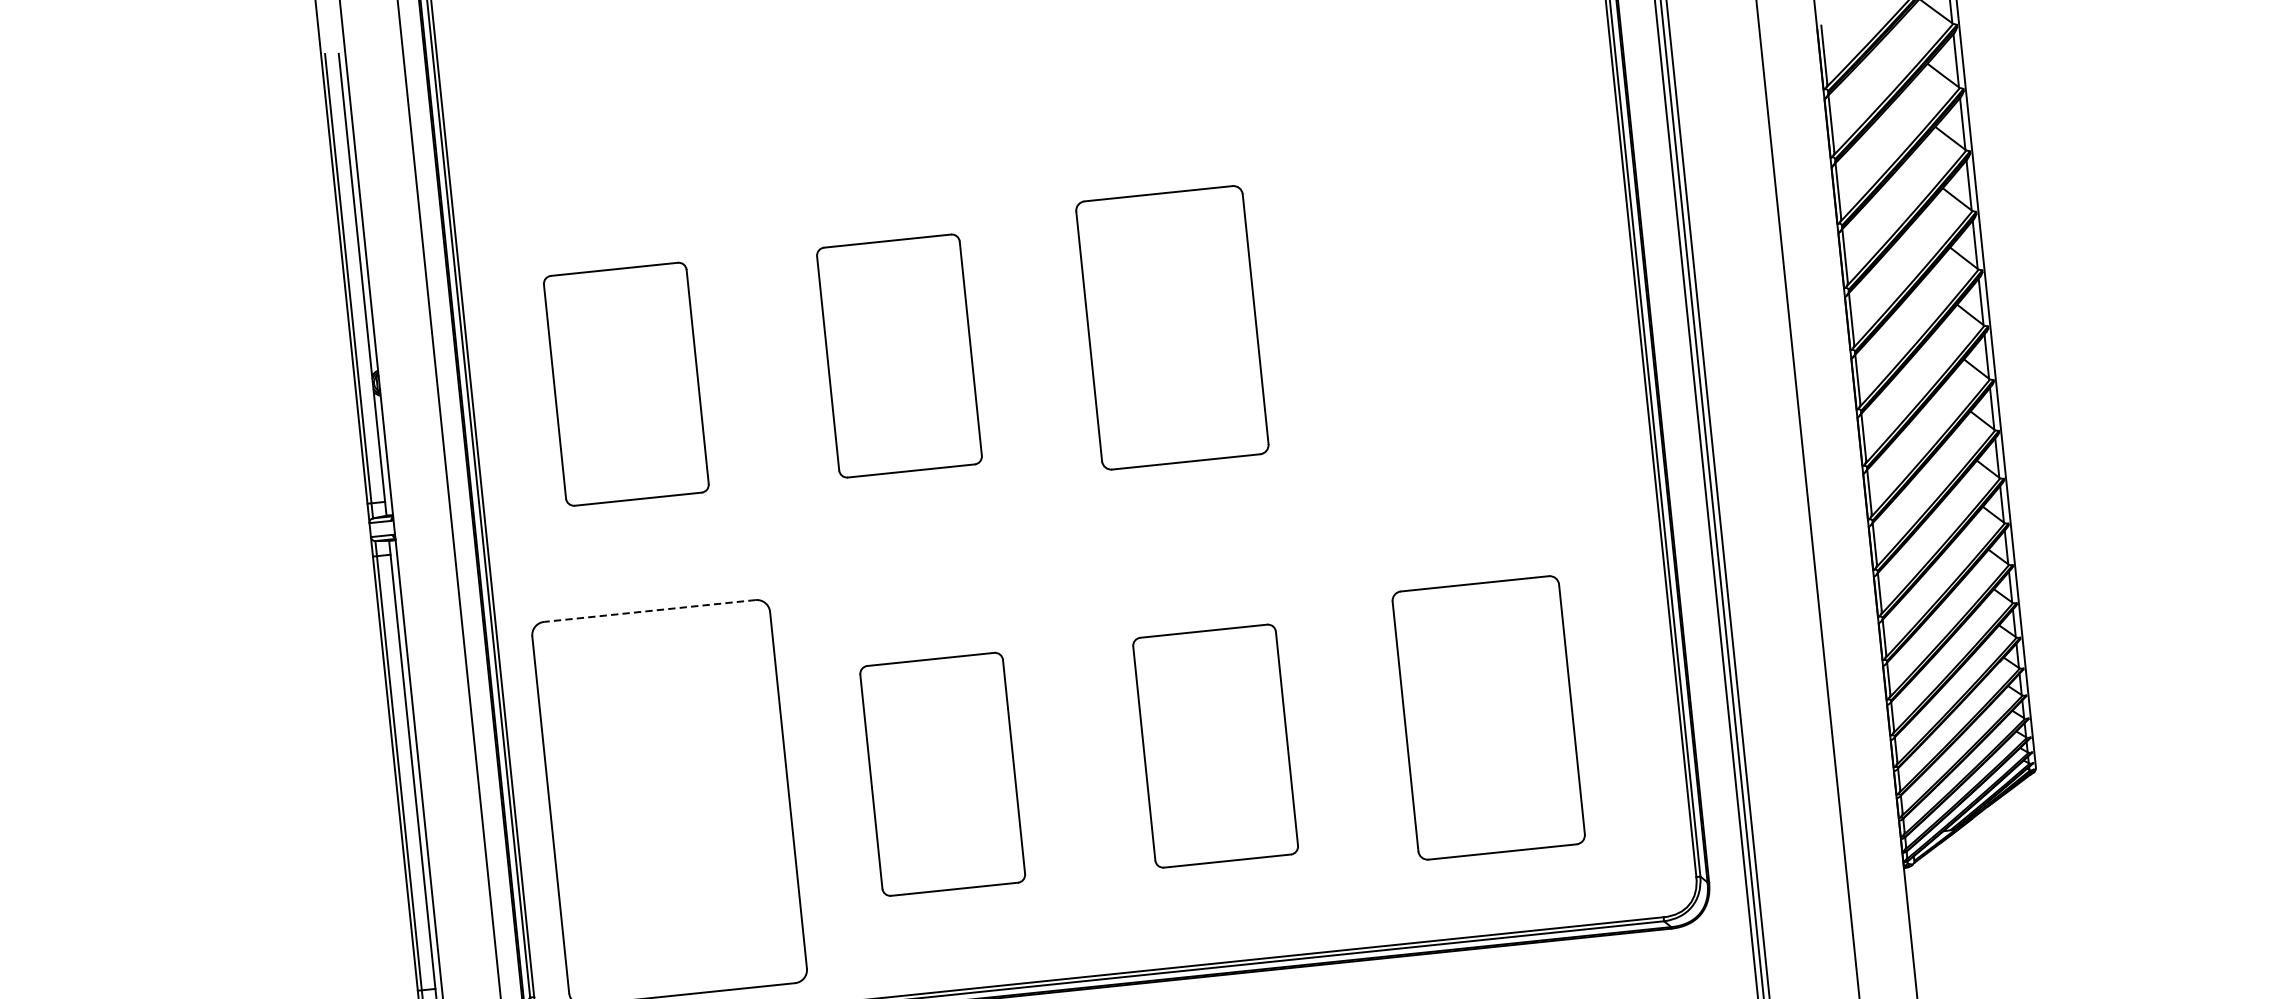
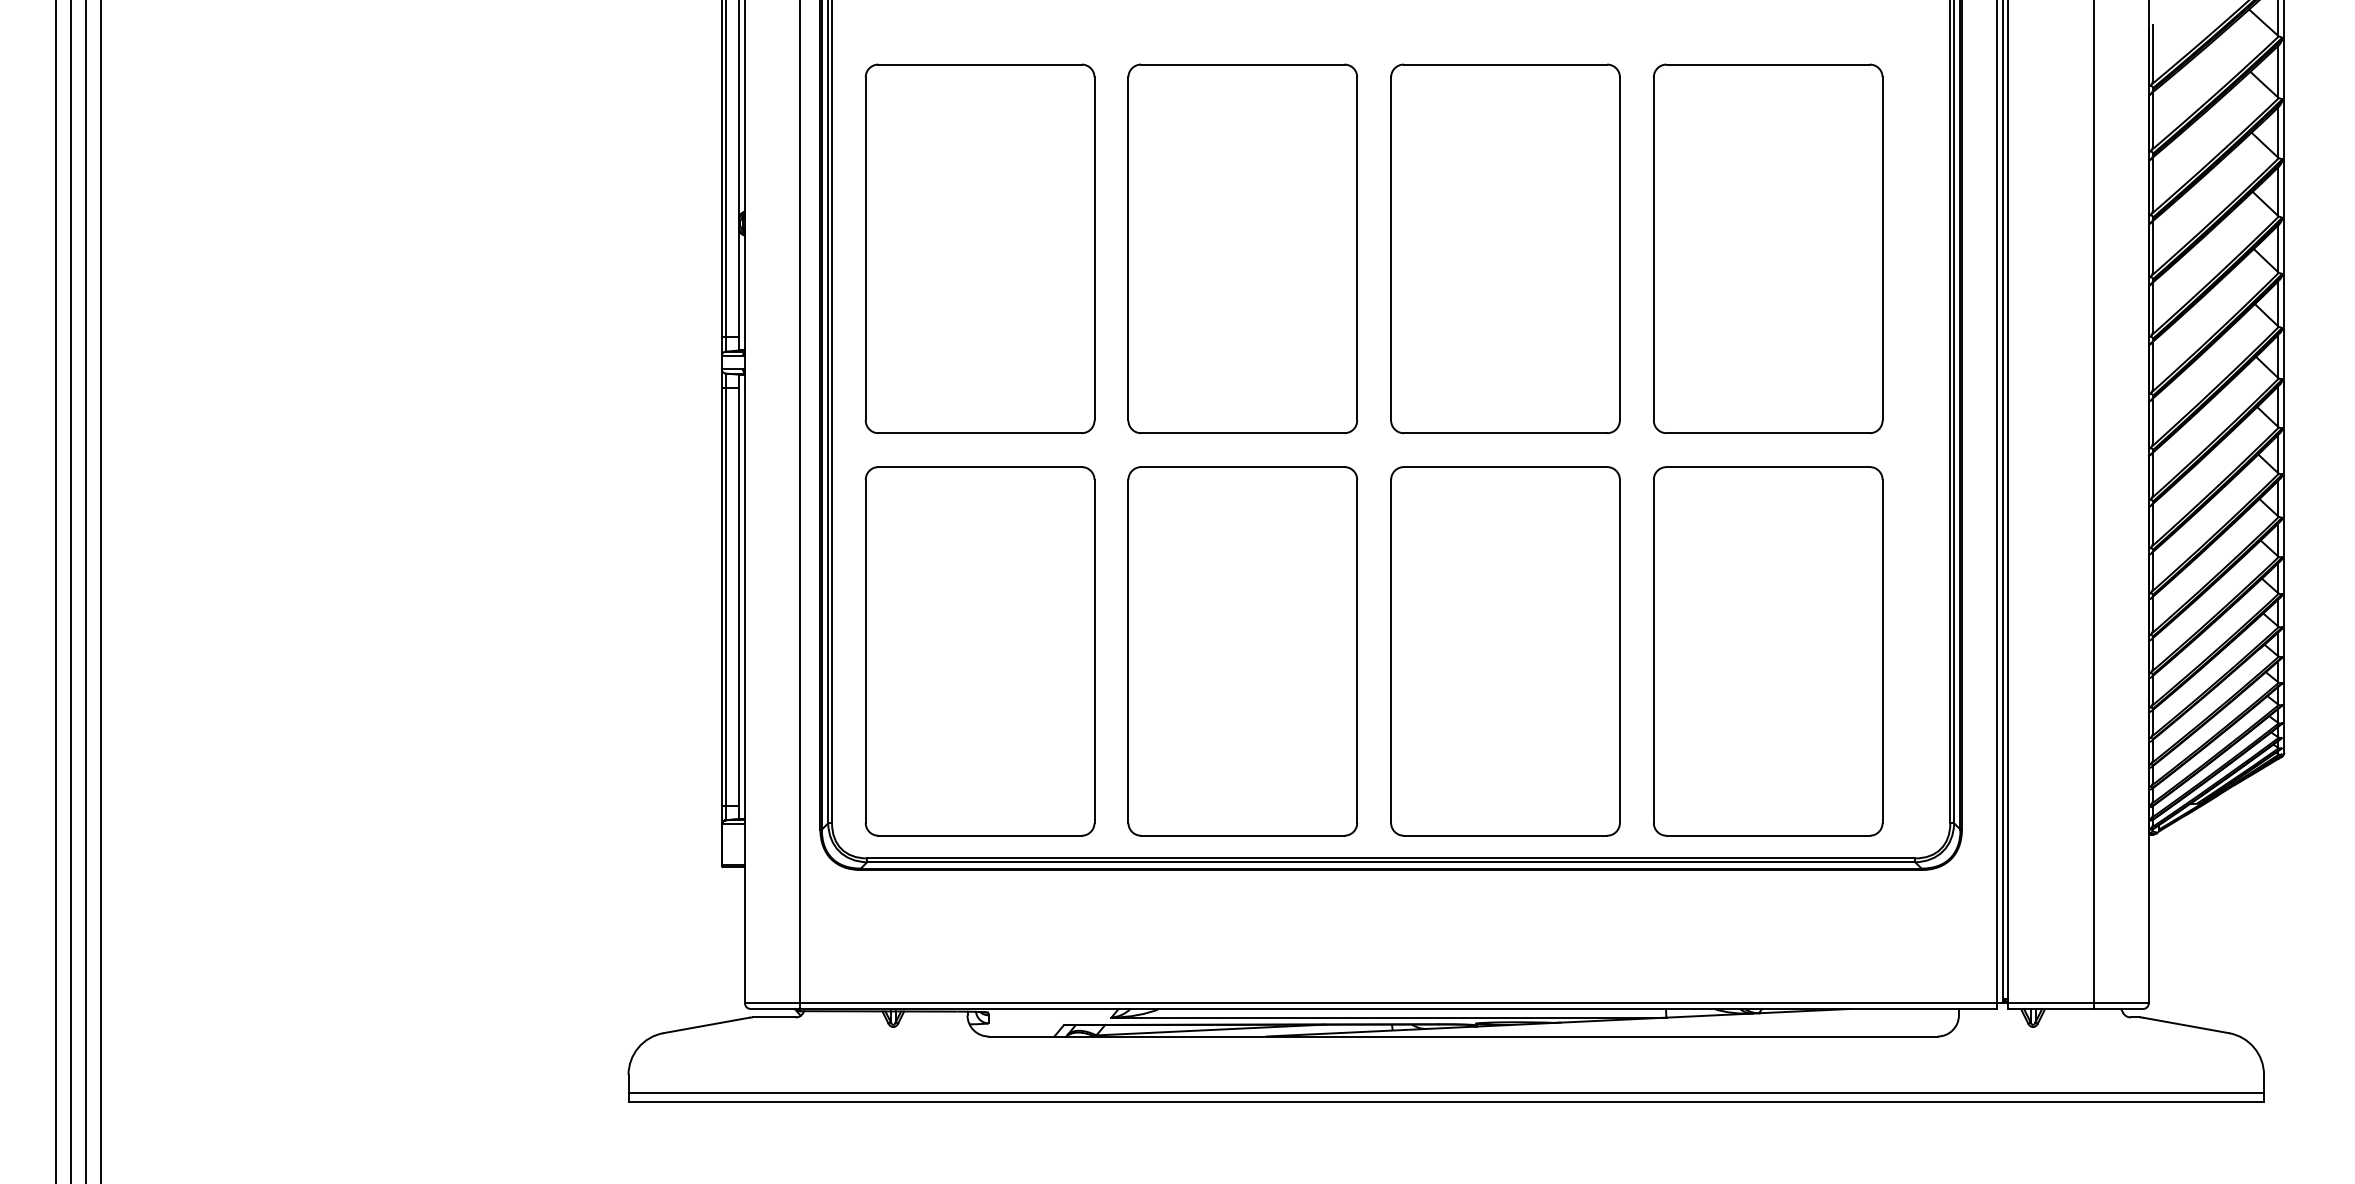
part: (1445, 299) -> (1768, 248), added
part: (1172, 327) -> (1505, 248), size x1.43
part: (899, 355) -> (1242, 248), size x1.67
part: (625, 383) -> (979, 248), size x1.67
line: (650, 611) -> (980, 467), dashed -> solid
part: (1488, 717) -> (1768, 651), size x1.43
part: (1215, 746) -> (1505, 651), size x1.67
part: (942, 774) -> (1242, 651), size x1.67

